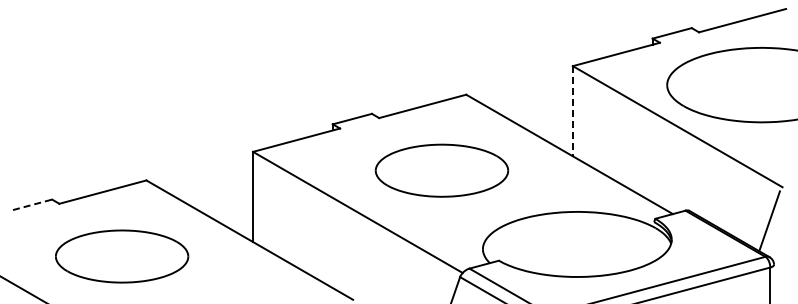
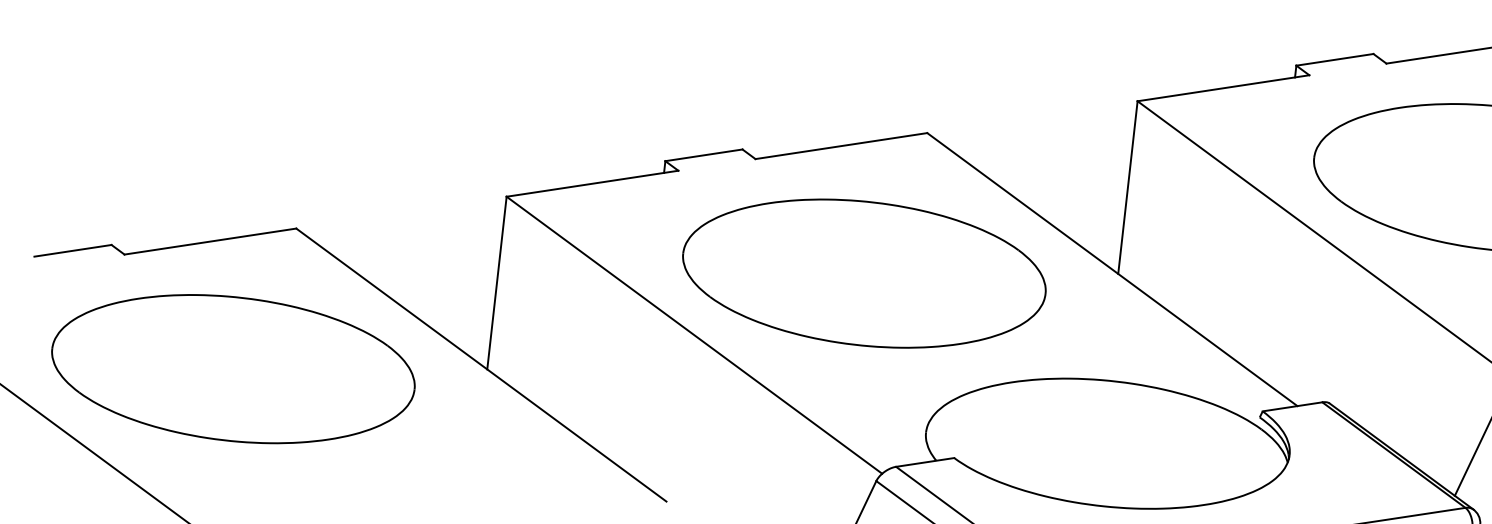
line: (572, 111) -> (1127, 188), dashed -> solid
part: (441, 170) -> (863, 272), size x1.43
line: (33, 204) -> (74, 250), dashed -> solid
part: (121, 256) -> (232, 368), size x1.43

